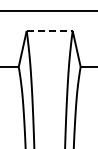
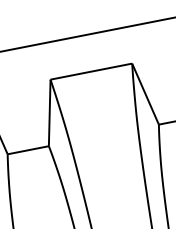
line: (49, 30) -> (90, 70), dashed -> solid

